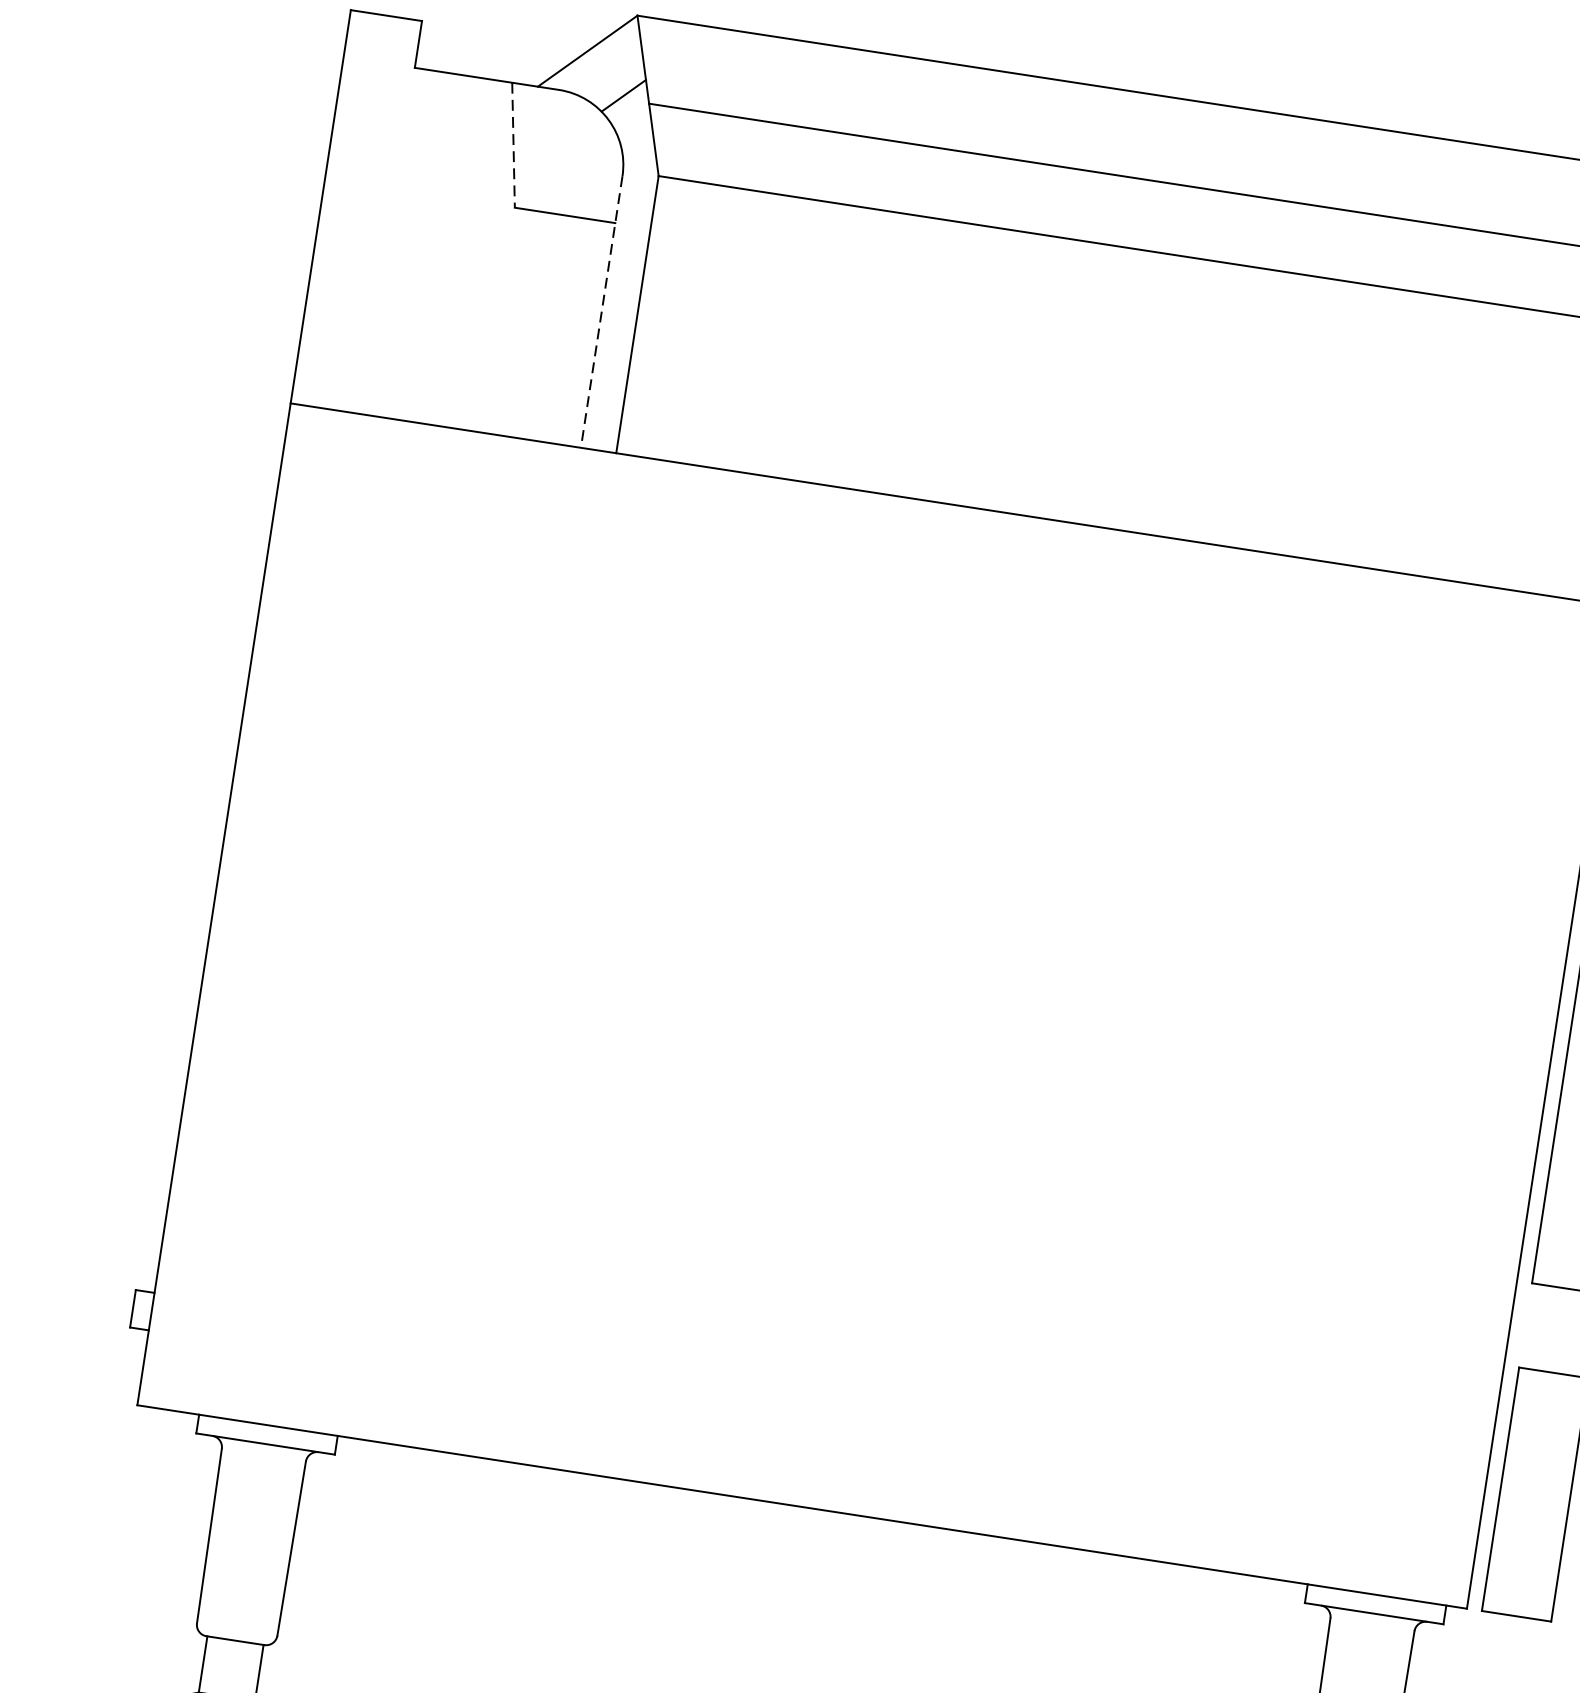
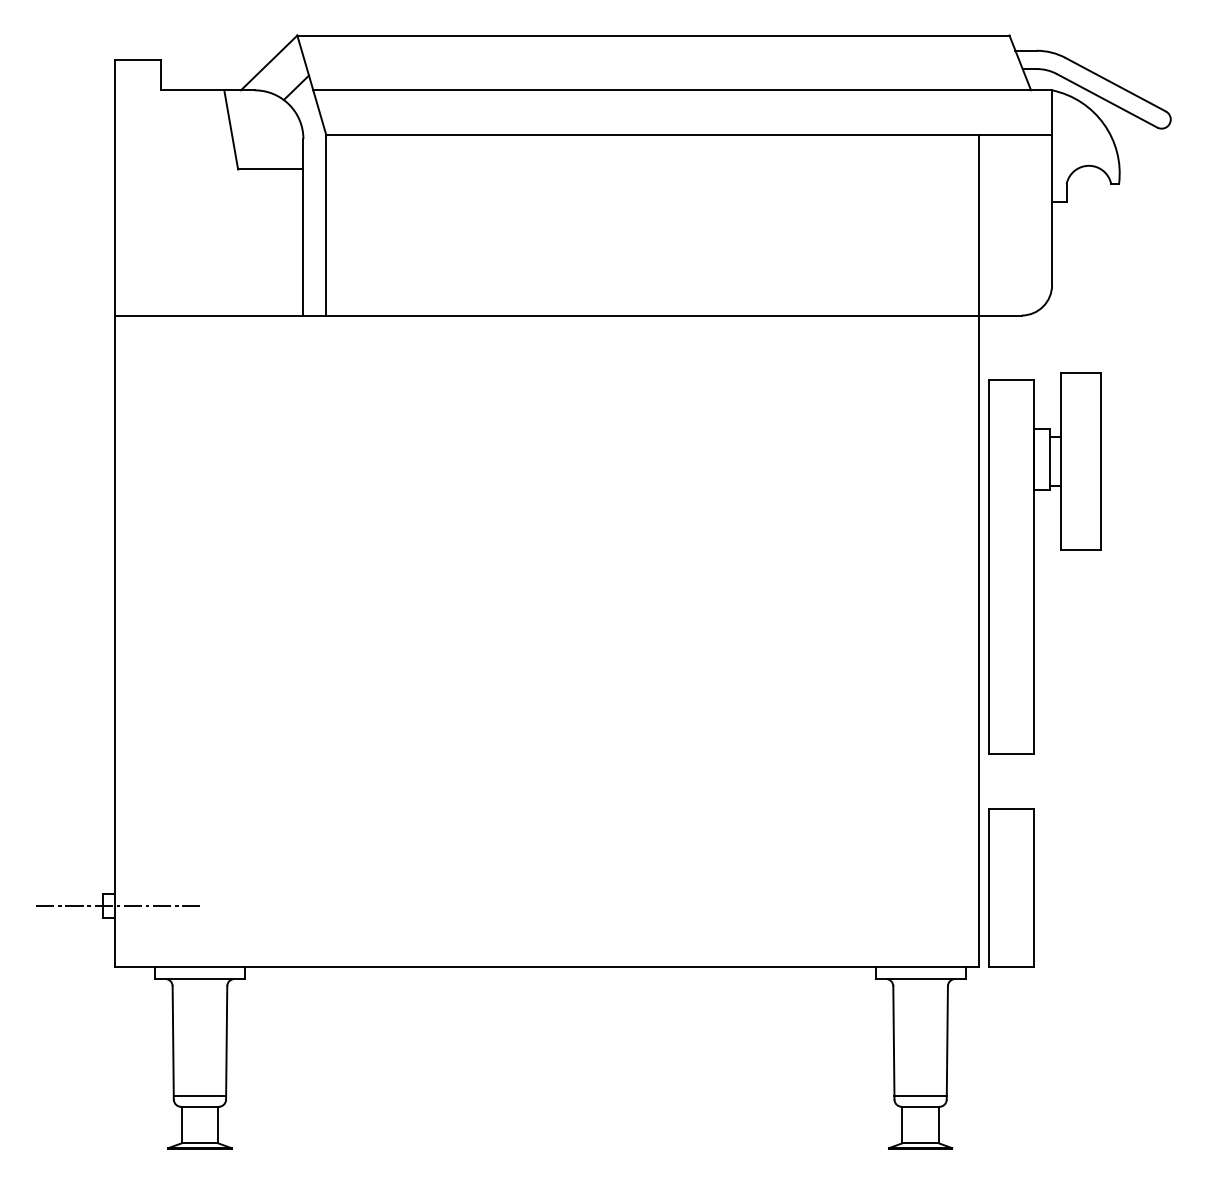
line: (513, 146) -> (231, 130), dashed -> solid
line: (601, 312) -> (303, 227), dashed -> solid
line: (156, 1311) -> (117, 905), added
line: (237, 1623) -> (199, 1095), added

